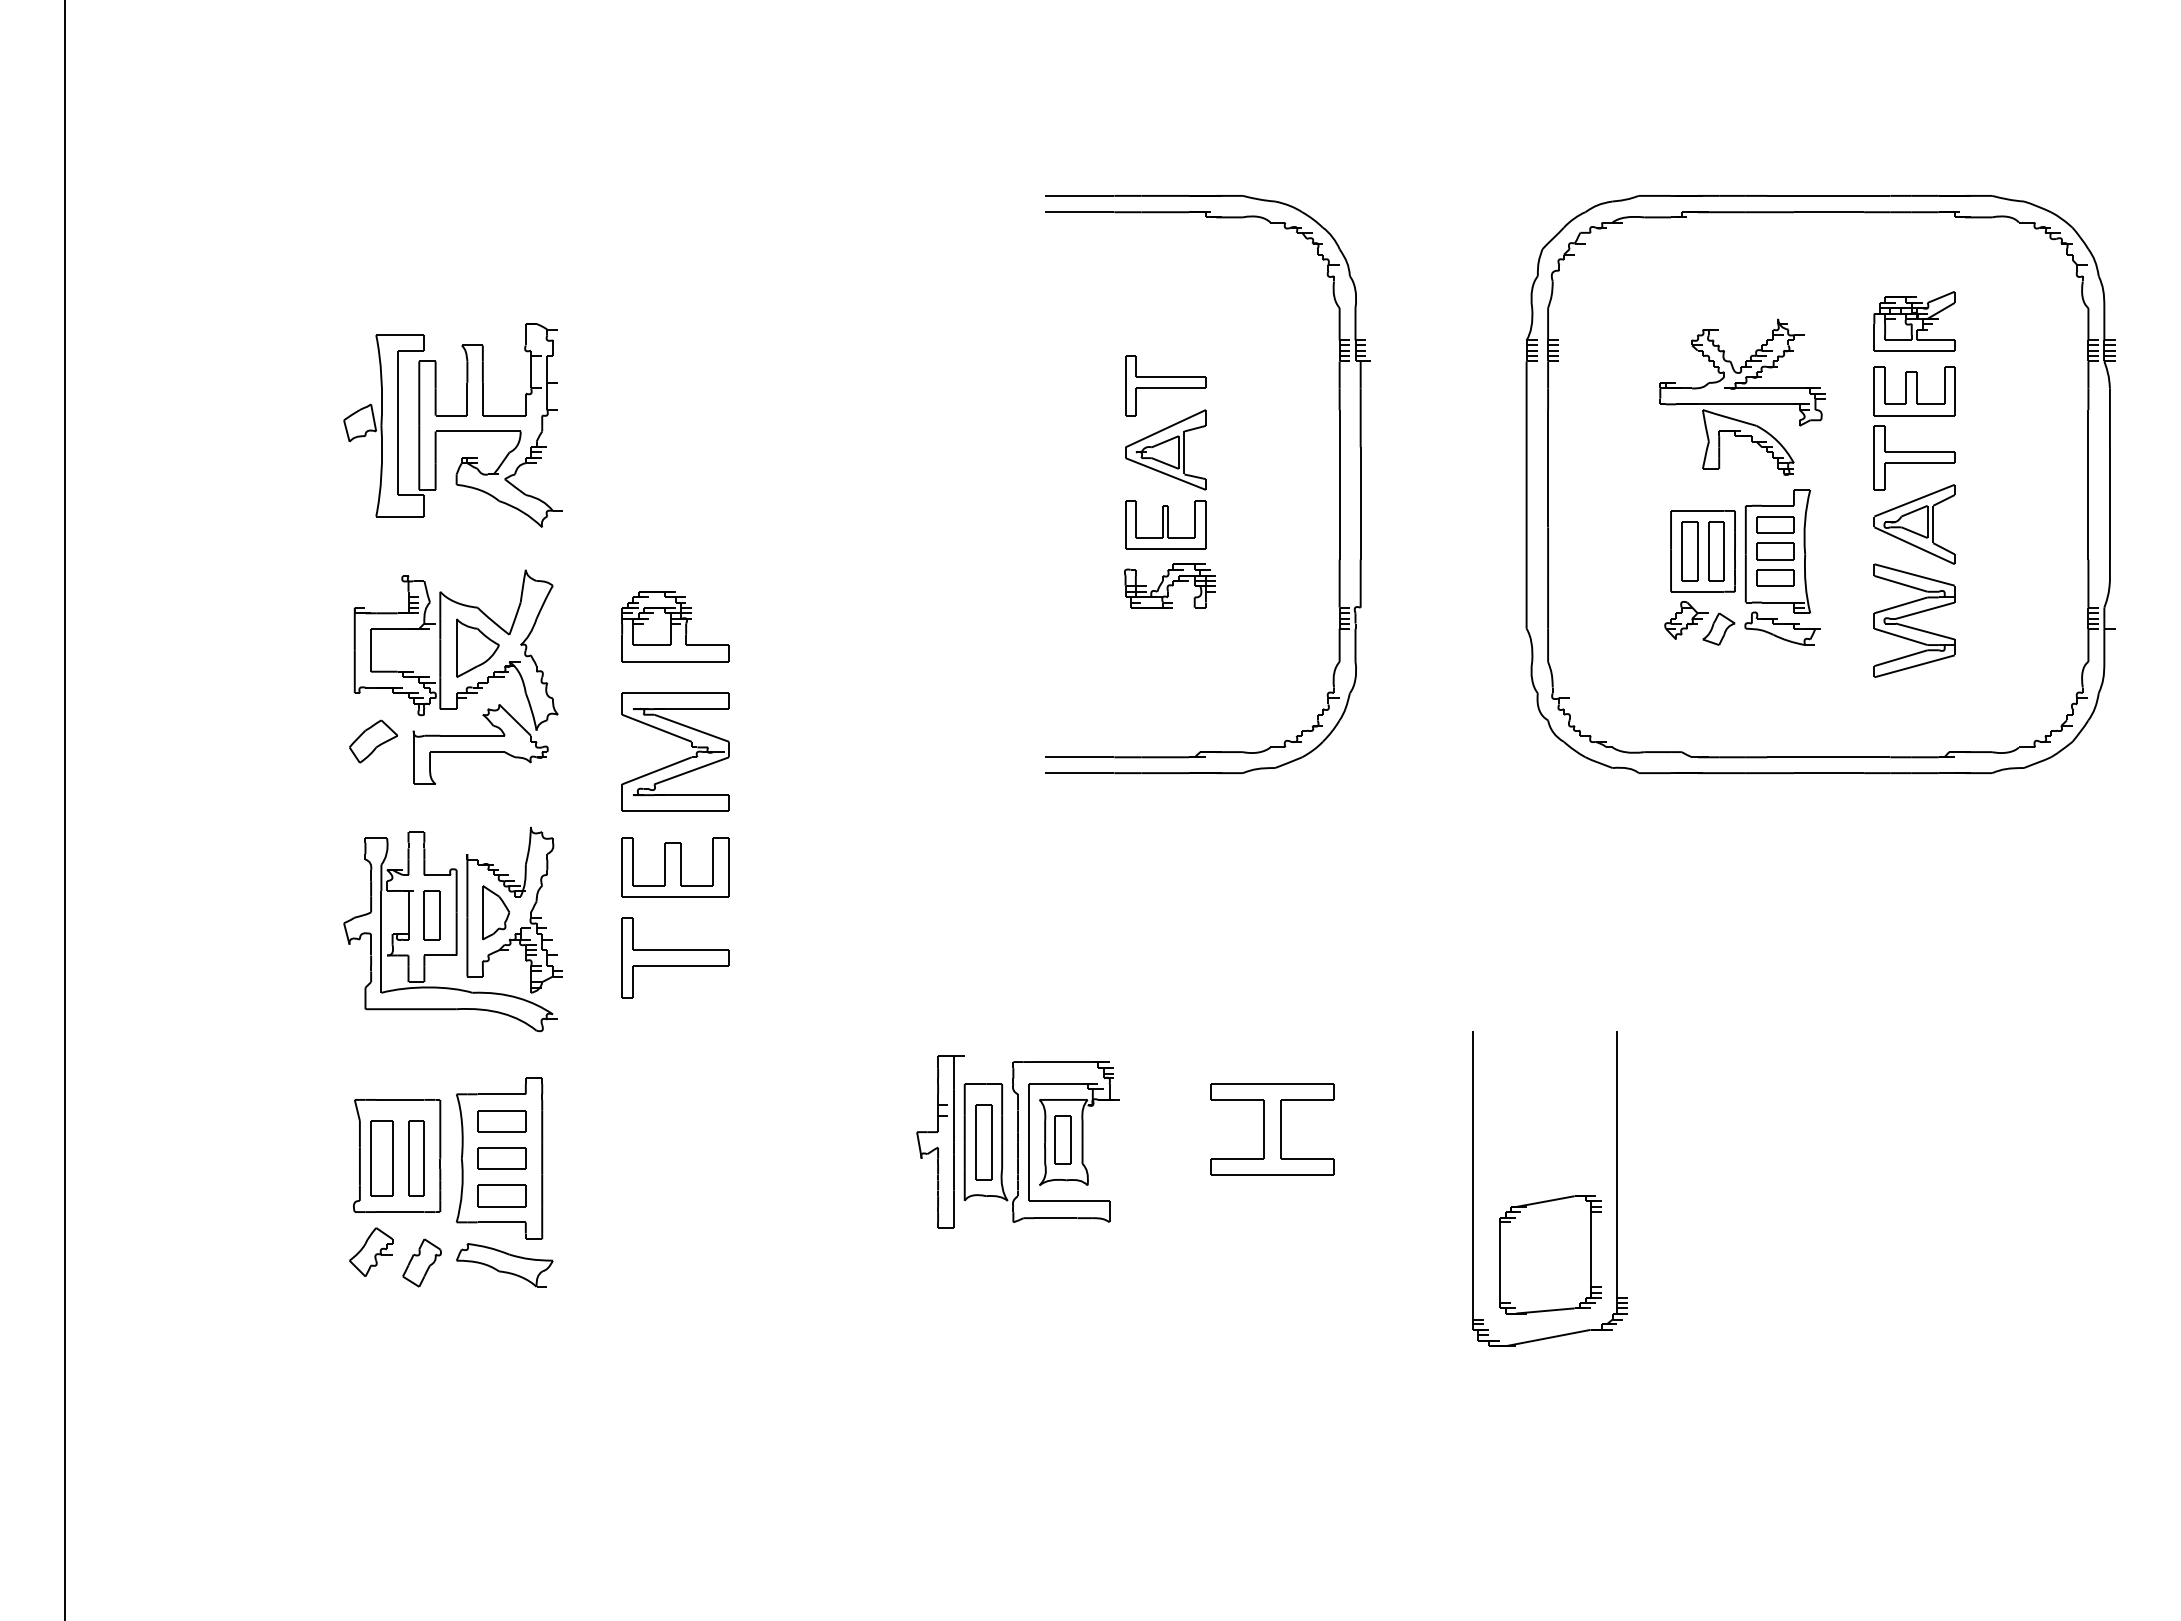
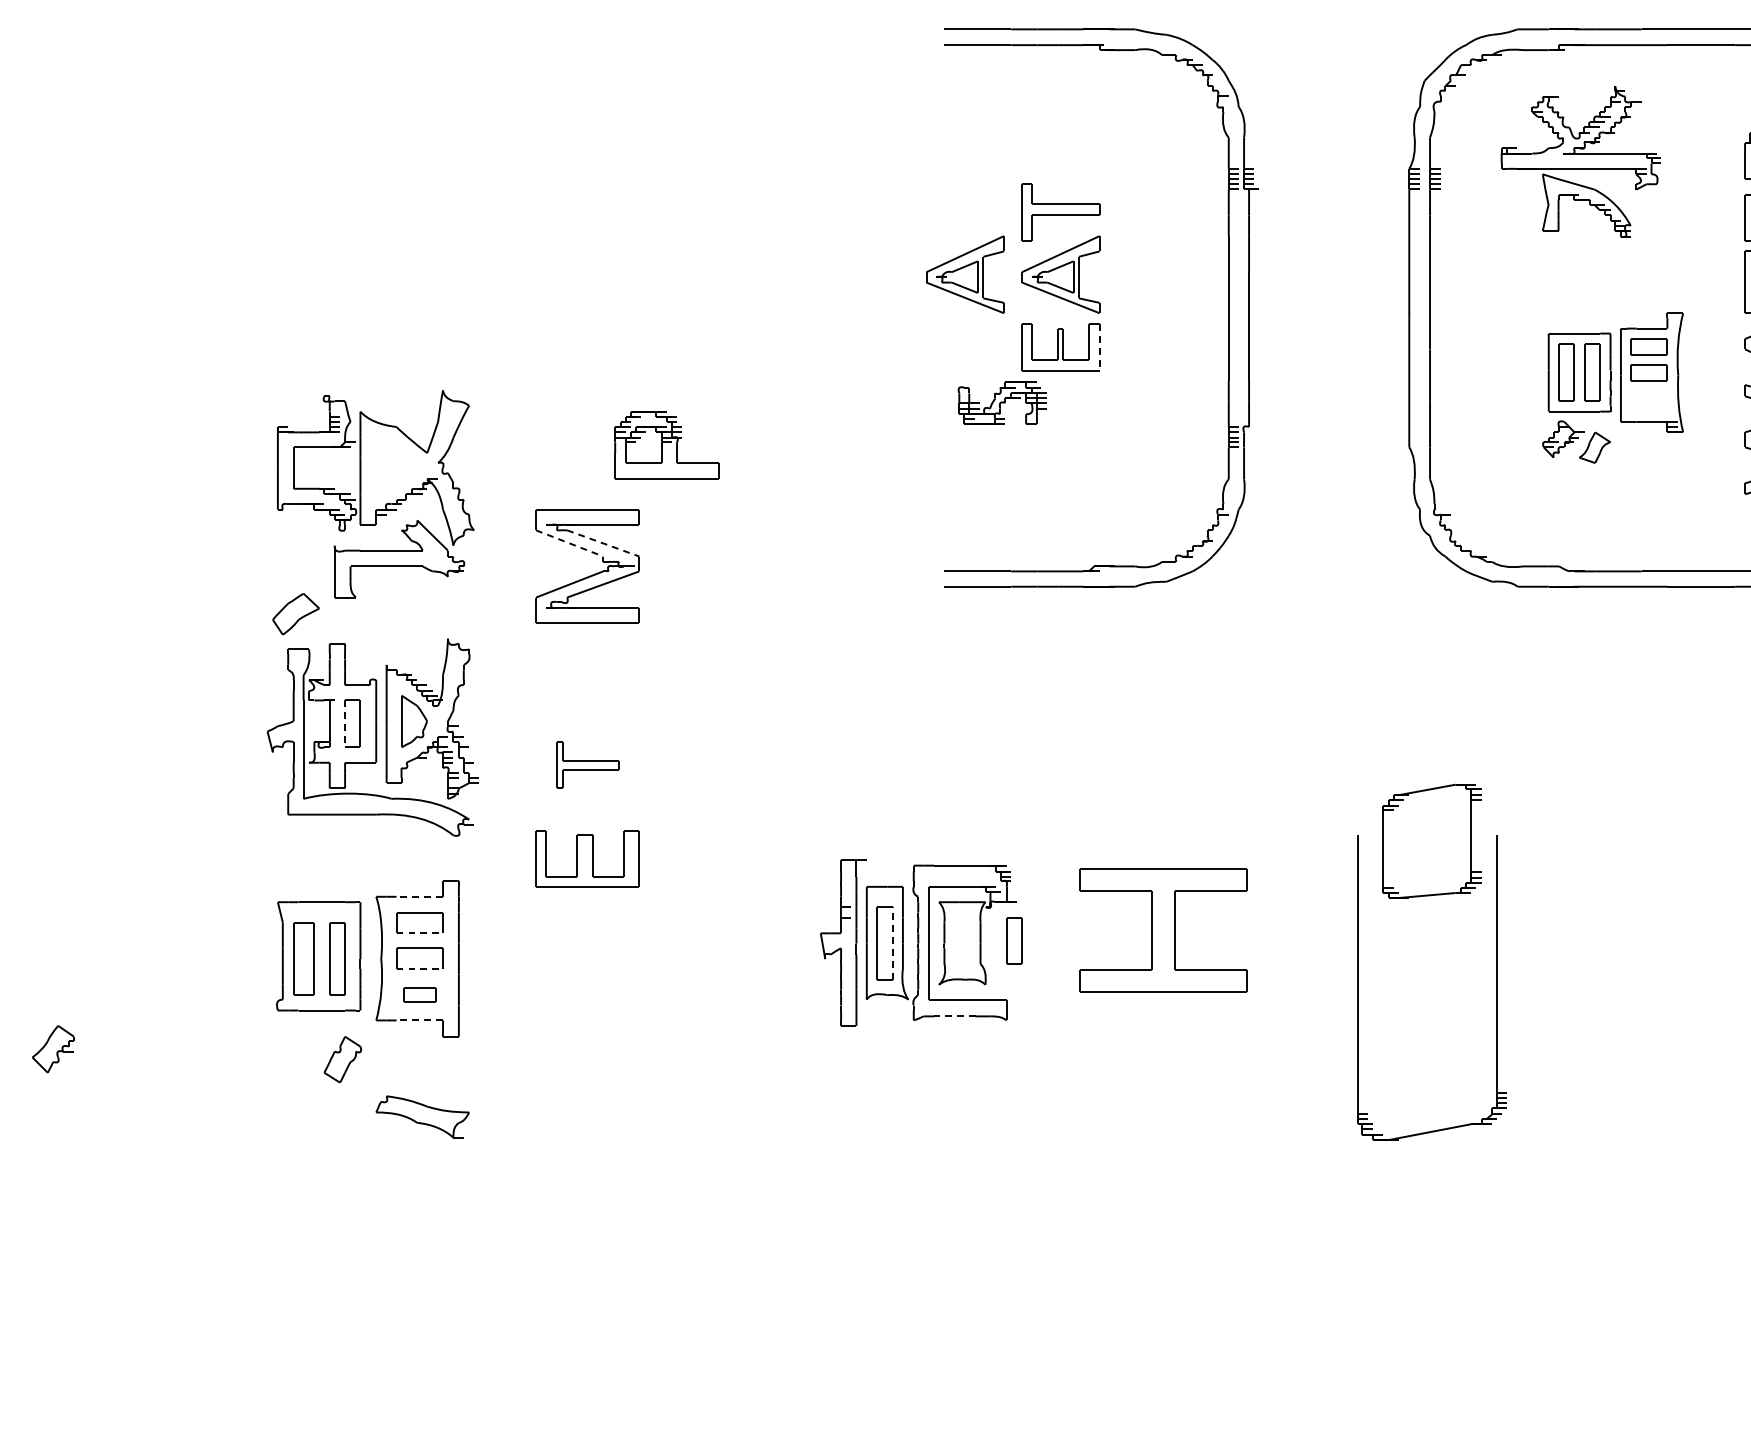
part: (1742, 396) -> (1581, 161), moved
part: (452, 425) -> (372, 251), removed
part: (1066, 449) -> (965, 274), added
line: (1205, 525) -> (1099, 347), solid -> dashed
part: (1775, 577) -> (1649, 397), removed
part: (1169, 585) -> (1001, 402), moved
part: (675, 626) -> (666, 445), moved
part: (1782, 628) -> (1656, 447), removed
part: (477, 647) -> (396, 465), removed
line: (657, 728) -> (570, 543), solid -> dashed
line: (691, 728) -> (602, 543), solid -> dashed
part: (373, 741) -> (295, 614), moved
part: (675, 867) -> (587, 859), moved
line: (424, 915) -> (345, 724), solid -> dashed
part: (675, 957) -> (587, 764), size x0.6
line: (501, 1094) -> (419, 896), solid -> dashed
part: (1272, 1129) -> (1163, 930), size x1.4
line: (502, 1132) -> (420, 933), solid -> dashed
part: (1062, 1139) -> (1013, 940), moved
line: (991, 1142) -> (892, 943), solid -> dashed
line: (502, 1169) -> (420, 969), solid -> dashed
part: (501, 1195) -> (419, 994), size x0.7
line: (1055, 1218) -> (954, 1016), solid -> dashed
line: (501, 1222) -> (419, 1020), solid -> dashed
part: (371, 1251) -> (53, 1048), moved
part: (1550, 1254) -> (1432, 840), moved
part: (504, 1265) -> (422, 1117), moved

